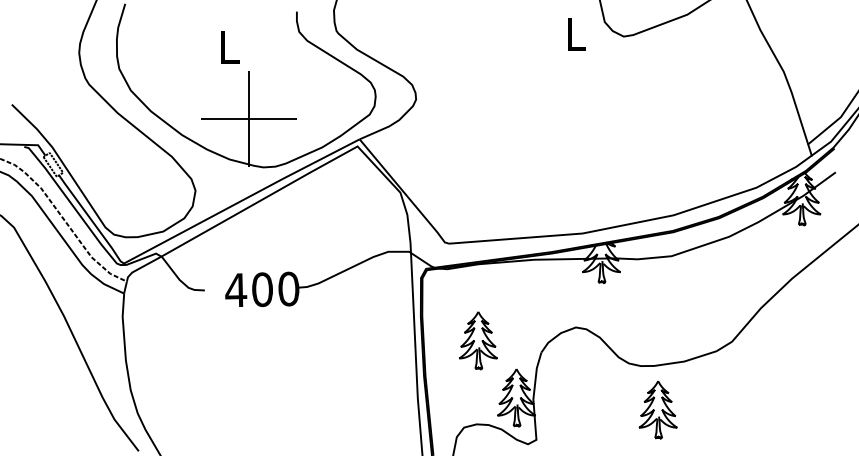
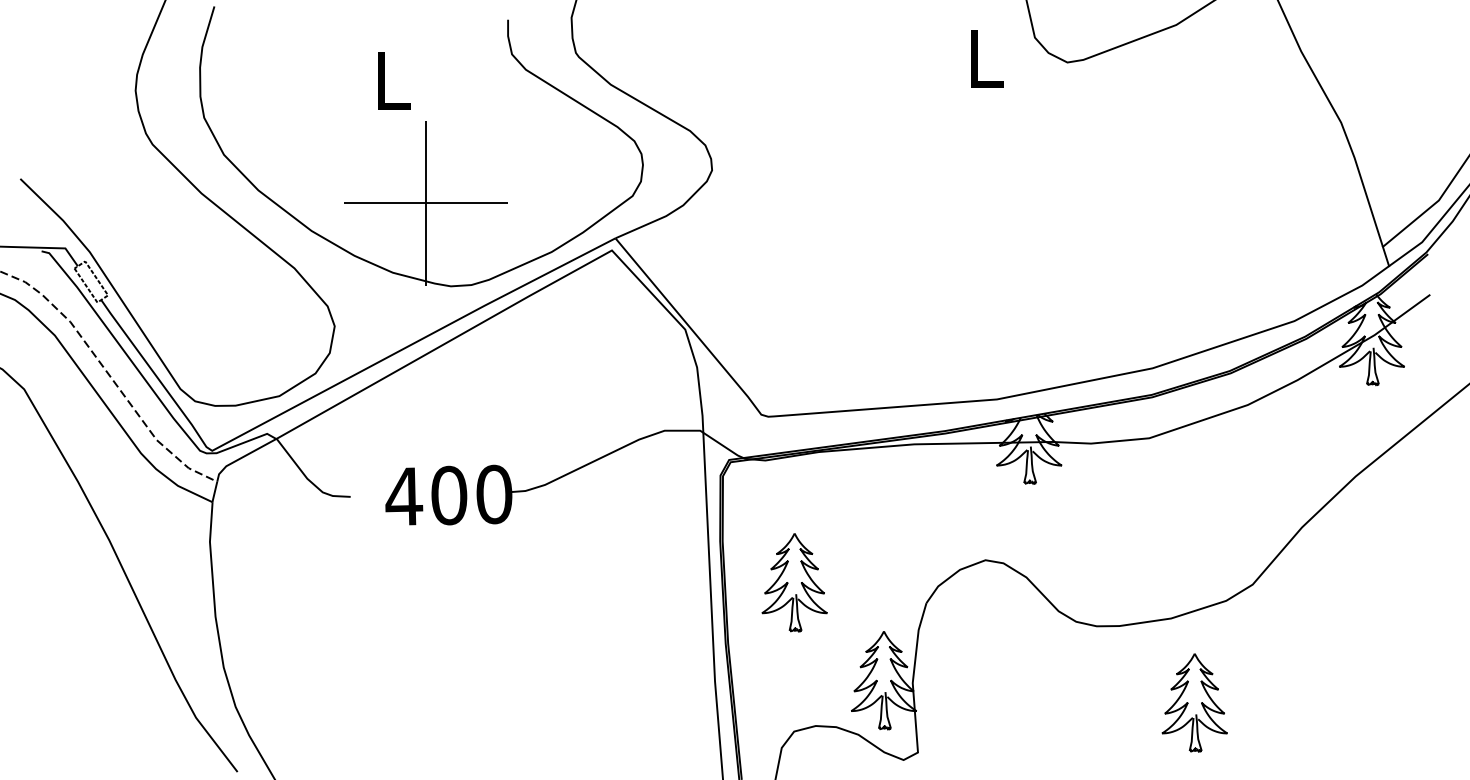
part: (478, 340) -> (794, 582), moved
part: (657, 409) -> (1193, 702), moved

